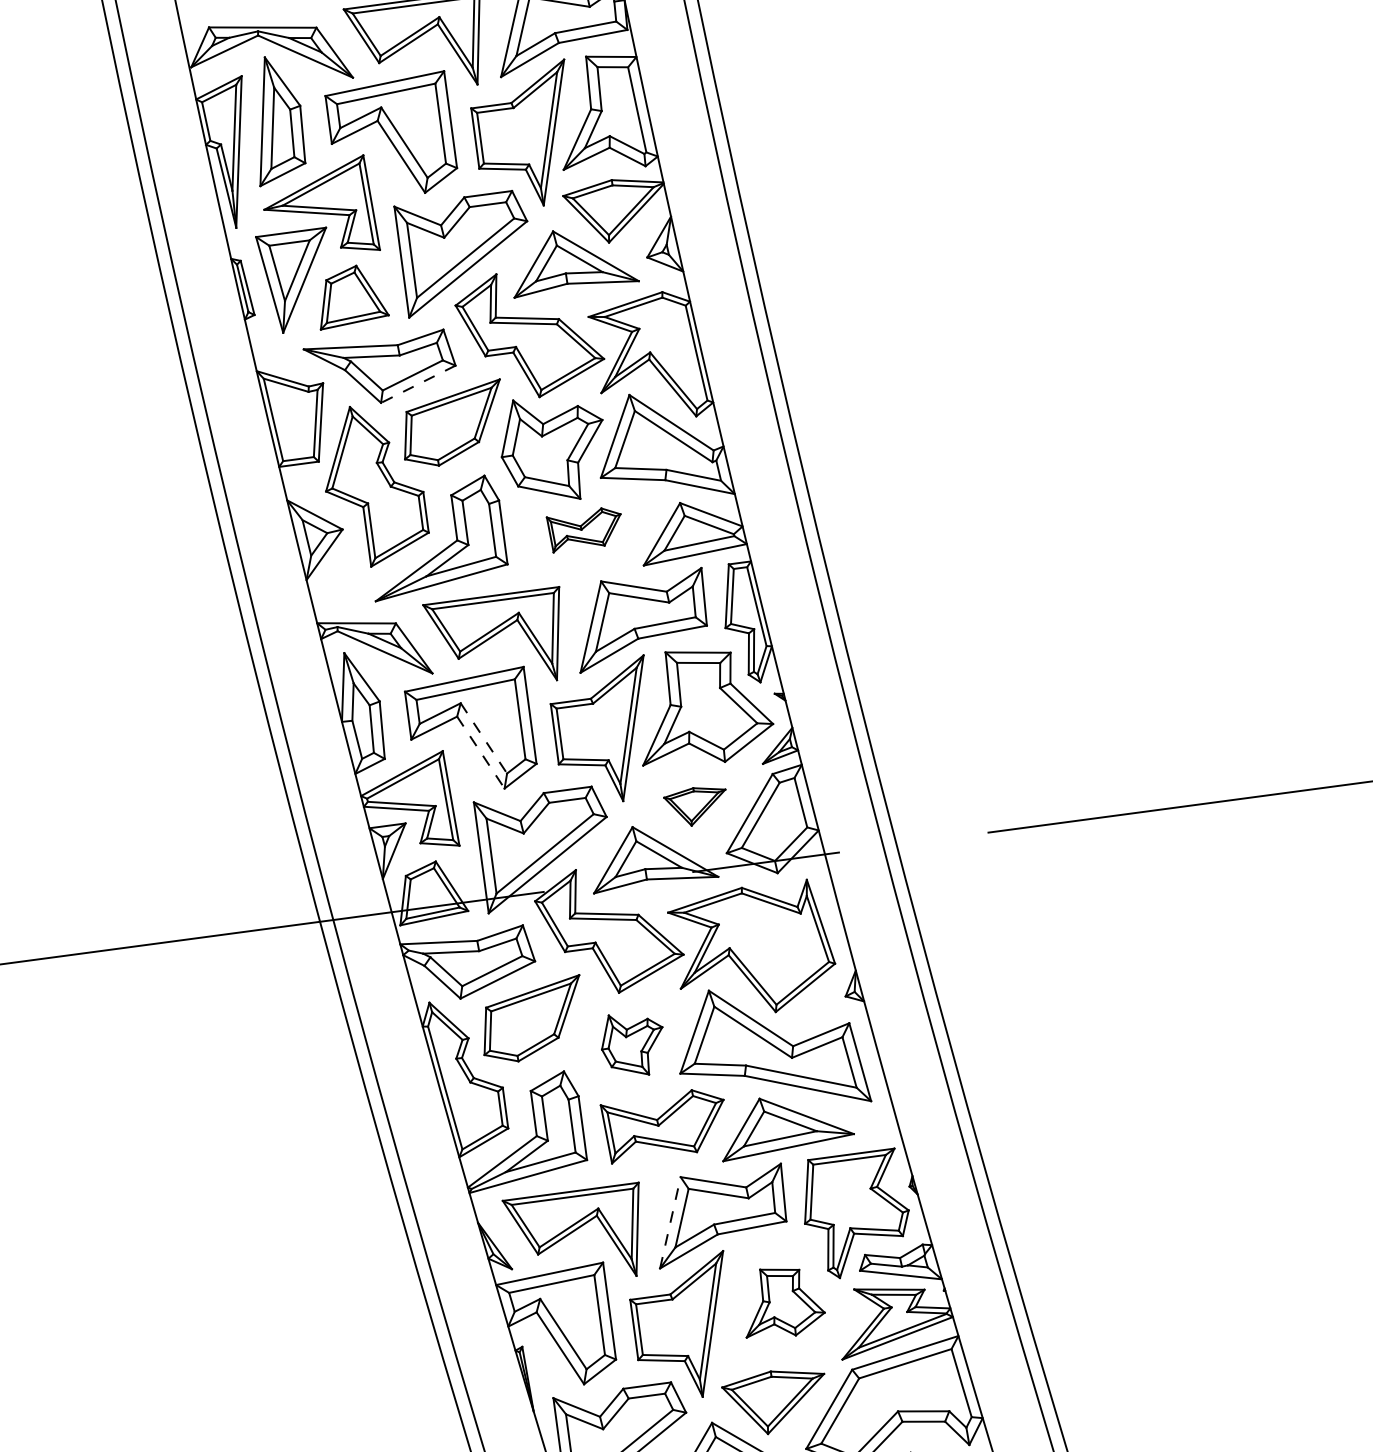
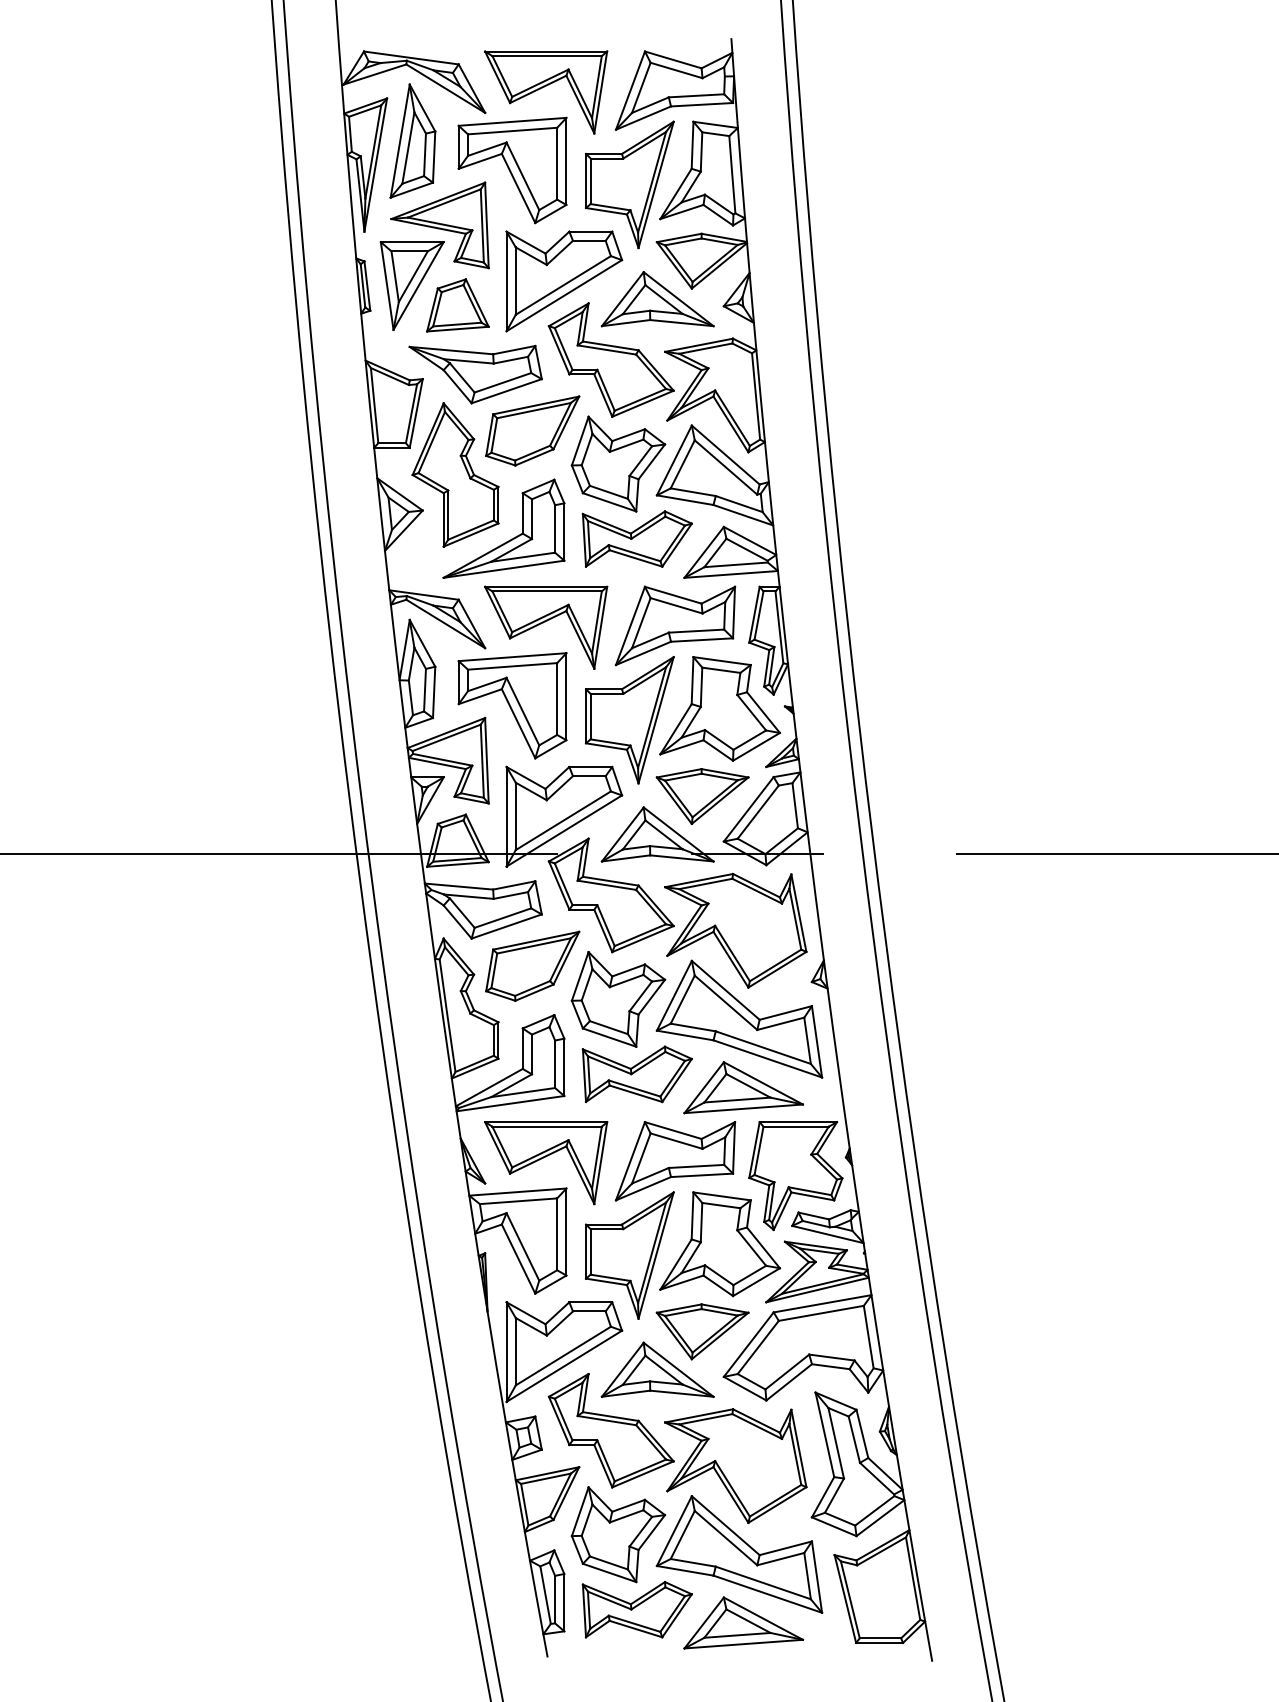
line: (418, 384) -> (506, 391), dashed -> solid
part: (584, 528) -> (636, 538), size x1.67
line: (483, 738) -> (522, 711), dashed -> solid
line: (480, 753) -> (518, 724), dashed -> solid
part: (696, 806) -> (702, 796), size x1.67
part: (633, 1044) -> (618, 999), size x1.67
line: (670, 1223) -> (630, 1161), dashed -> solid
part: (782, 1302) -> (720, 1244), size x1.67

